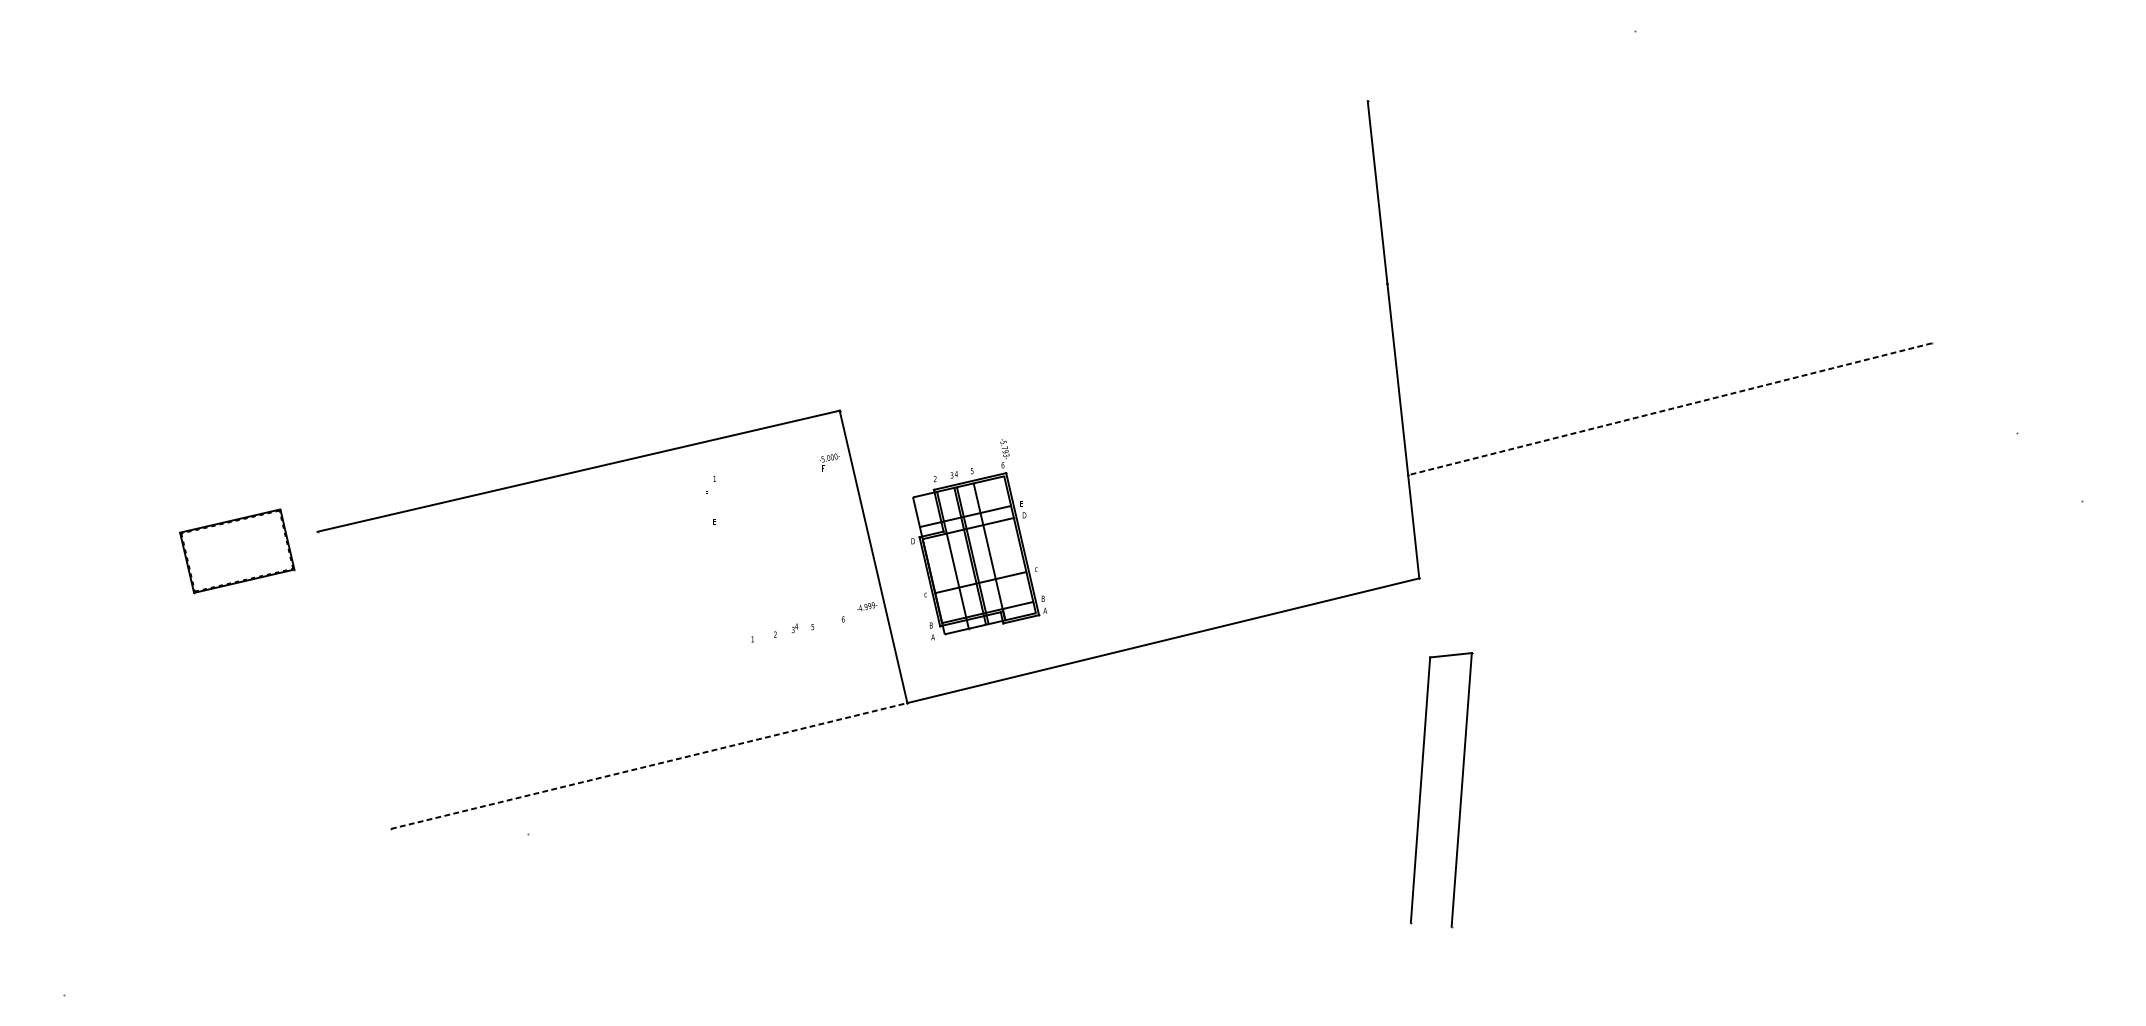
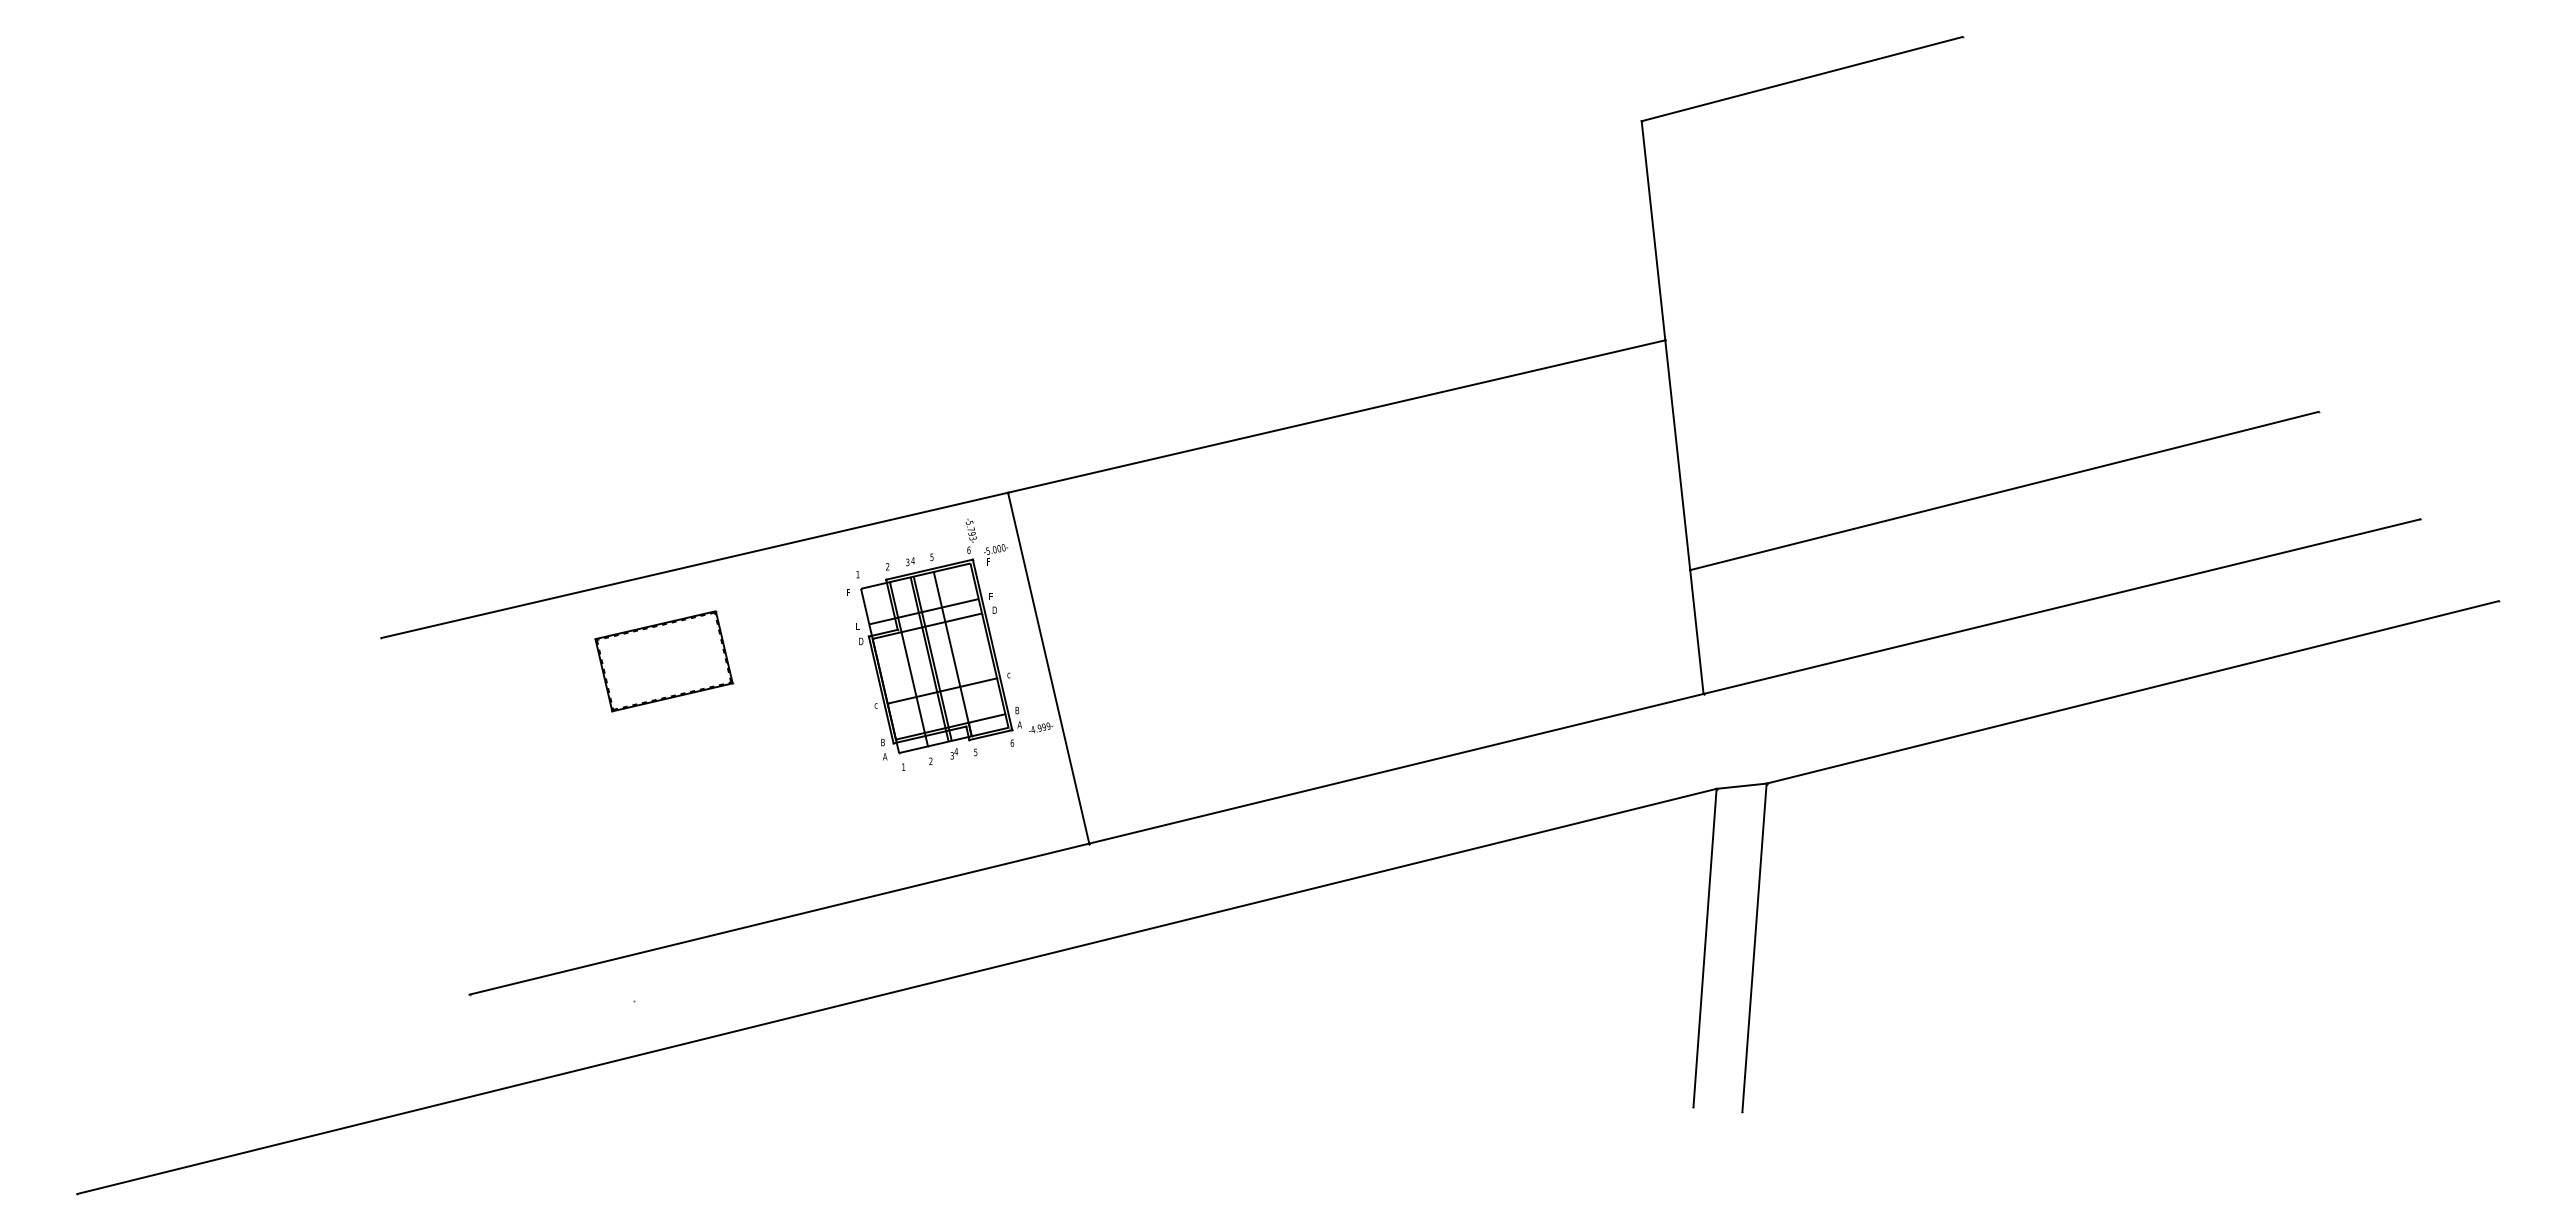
line: (1500, 65) -> (1801, 78), added
line: (1113, 347) -> (1336, 416), added
line: (1669, 409) -> (2003, 491), dashed -> solid
line: (1717, 505) -> (2061, 606), added
part: (979, 539) -> (940, 639), moved
part: (237, 551) -> (664, 661), moved
line: (1776, 577) -> (2132, 692), added
line: (649, 766) -> (779, 919), dashed -> solid
line: (746, 826) -> (896, 991), added

